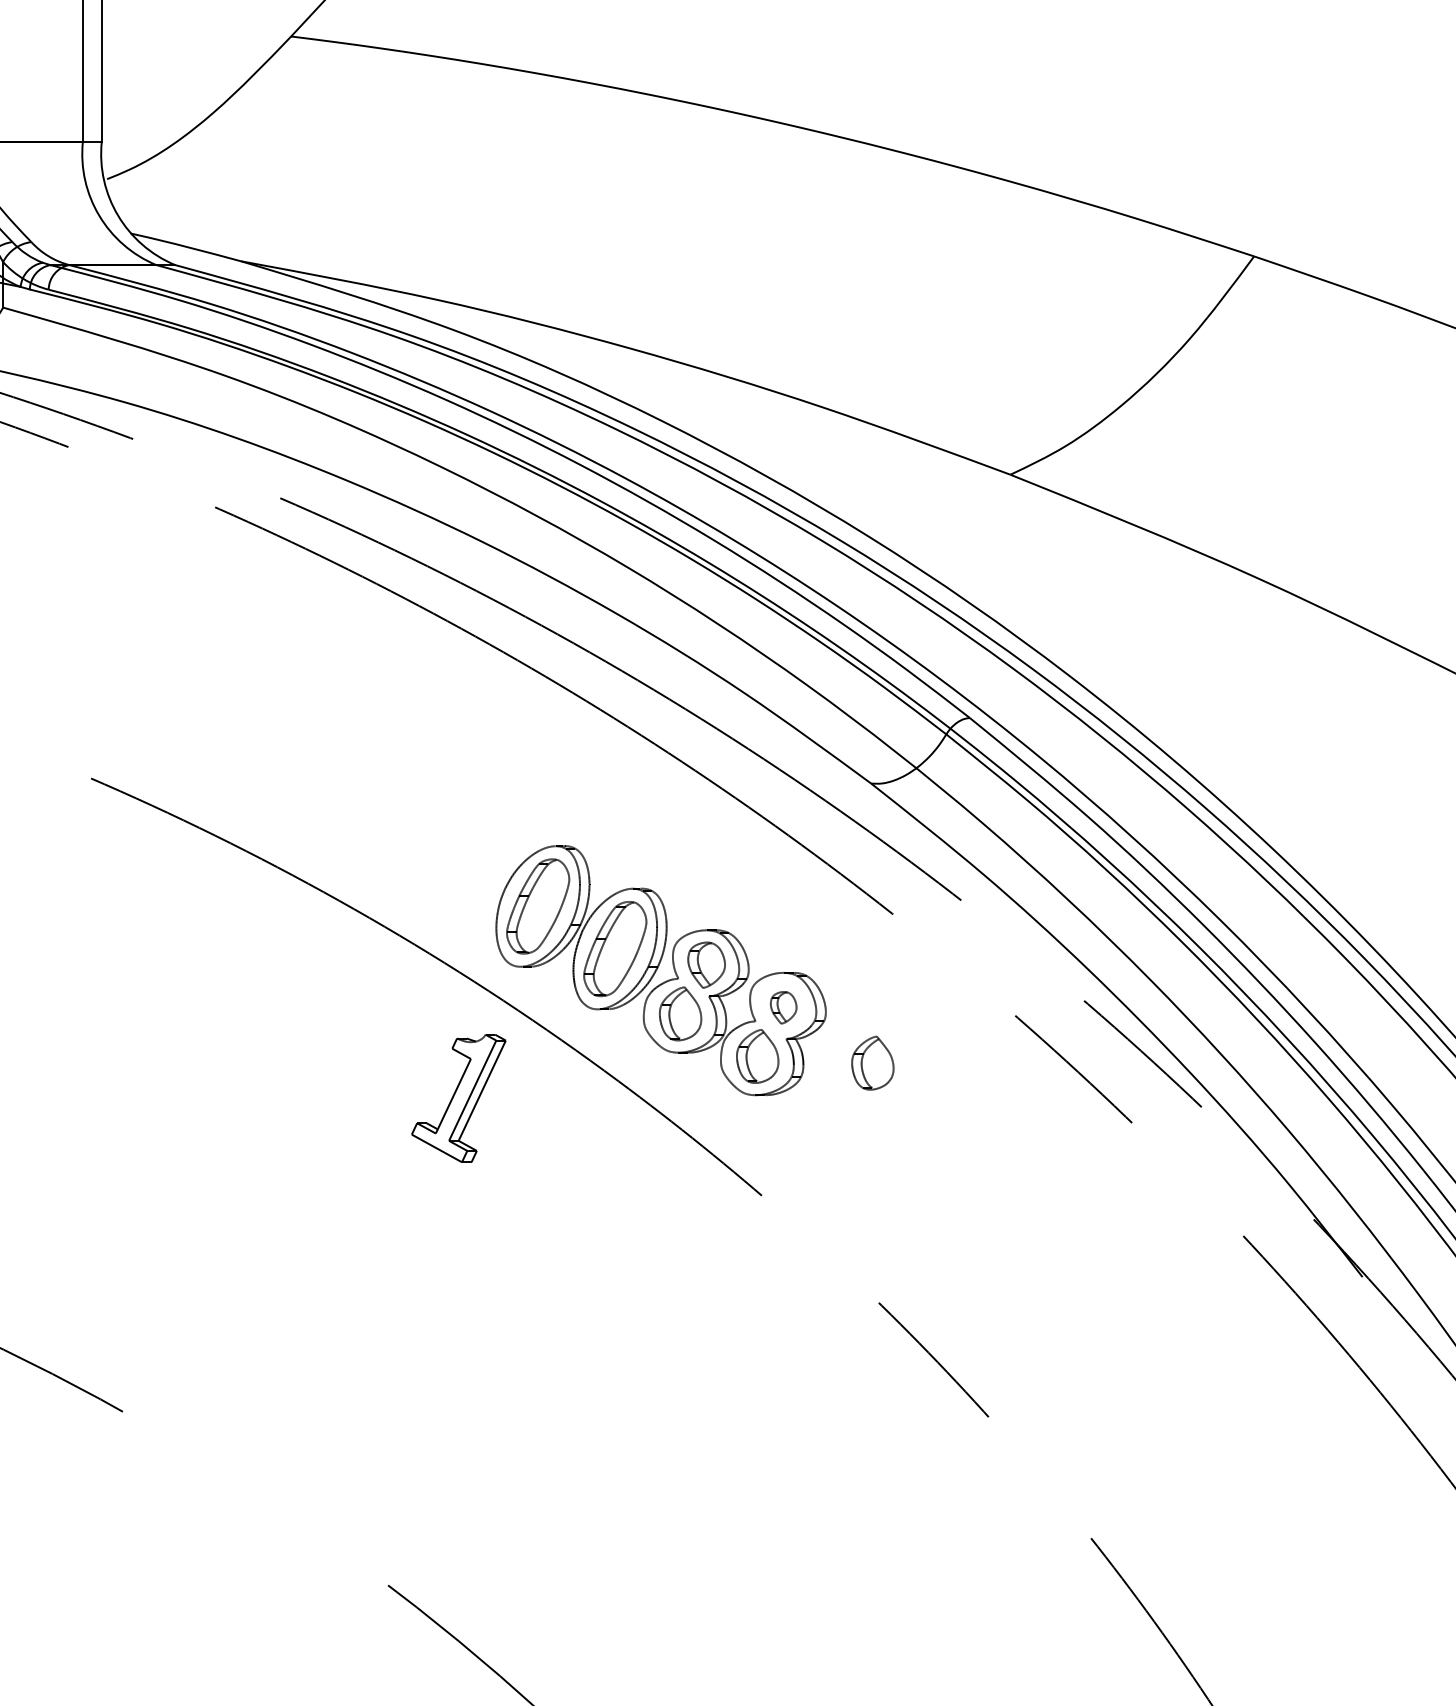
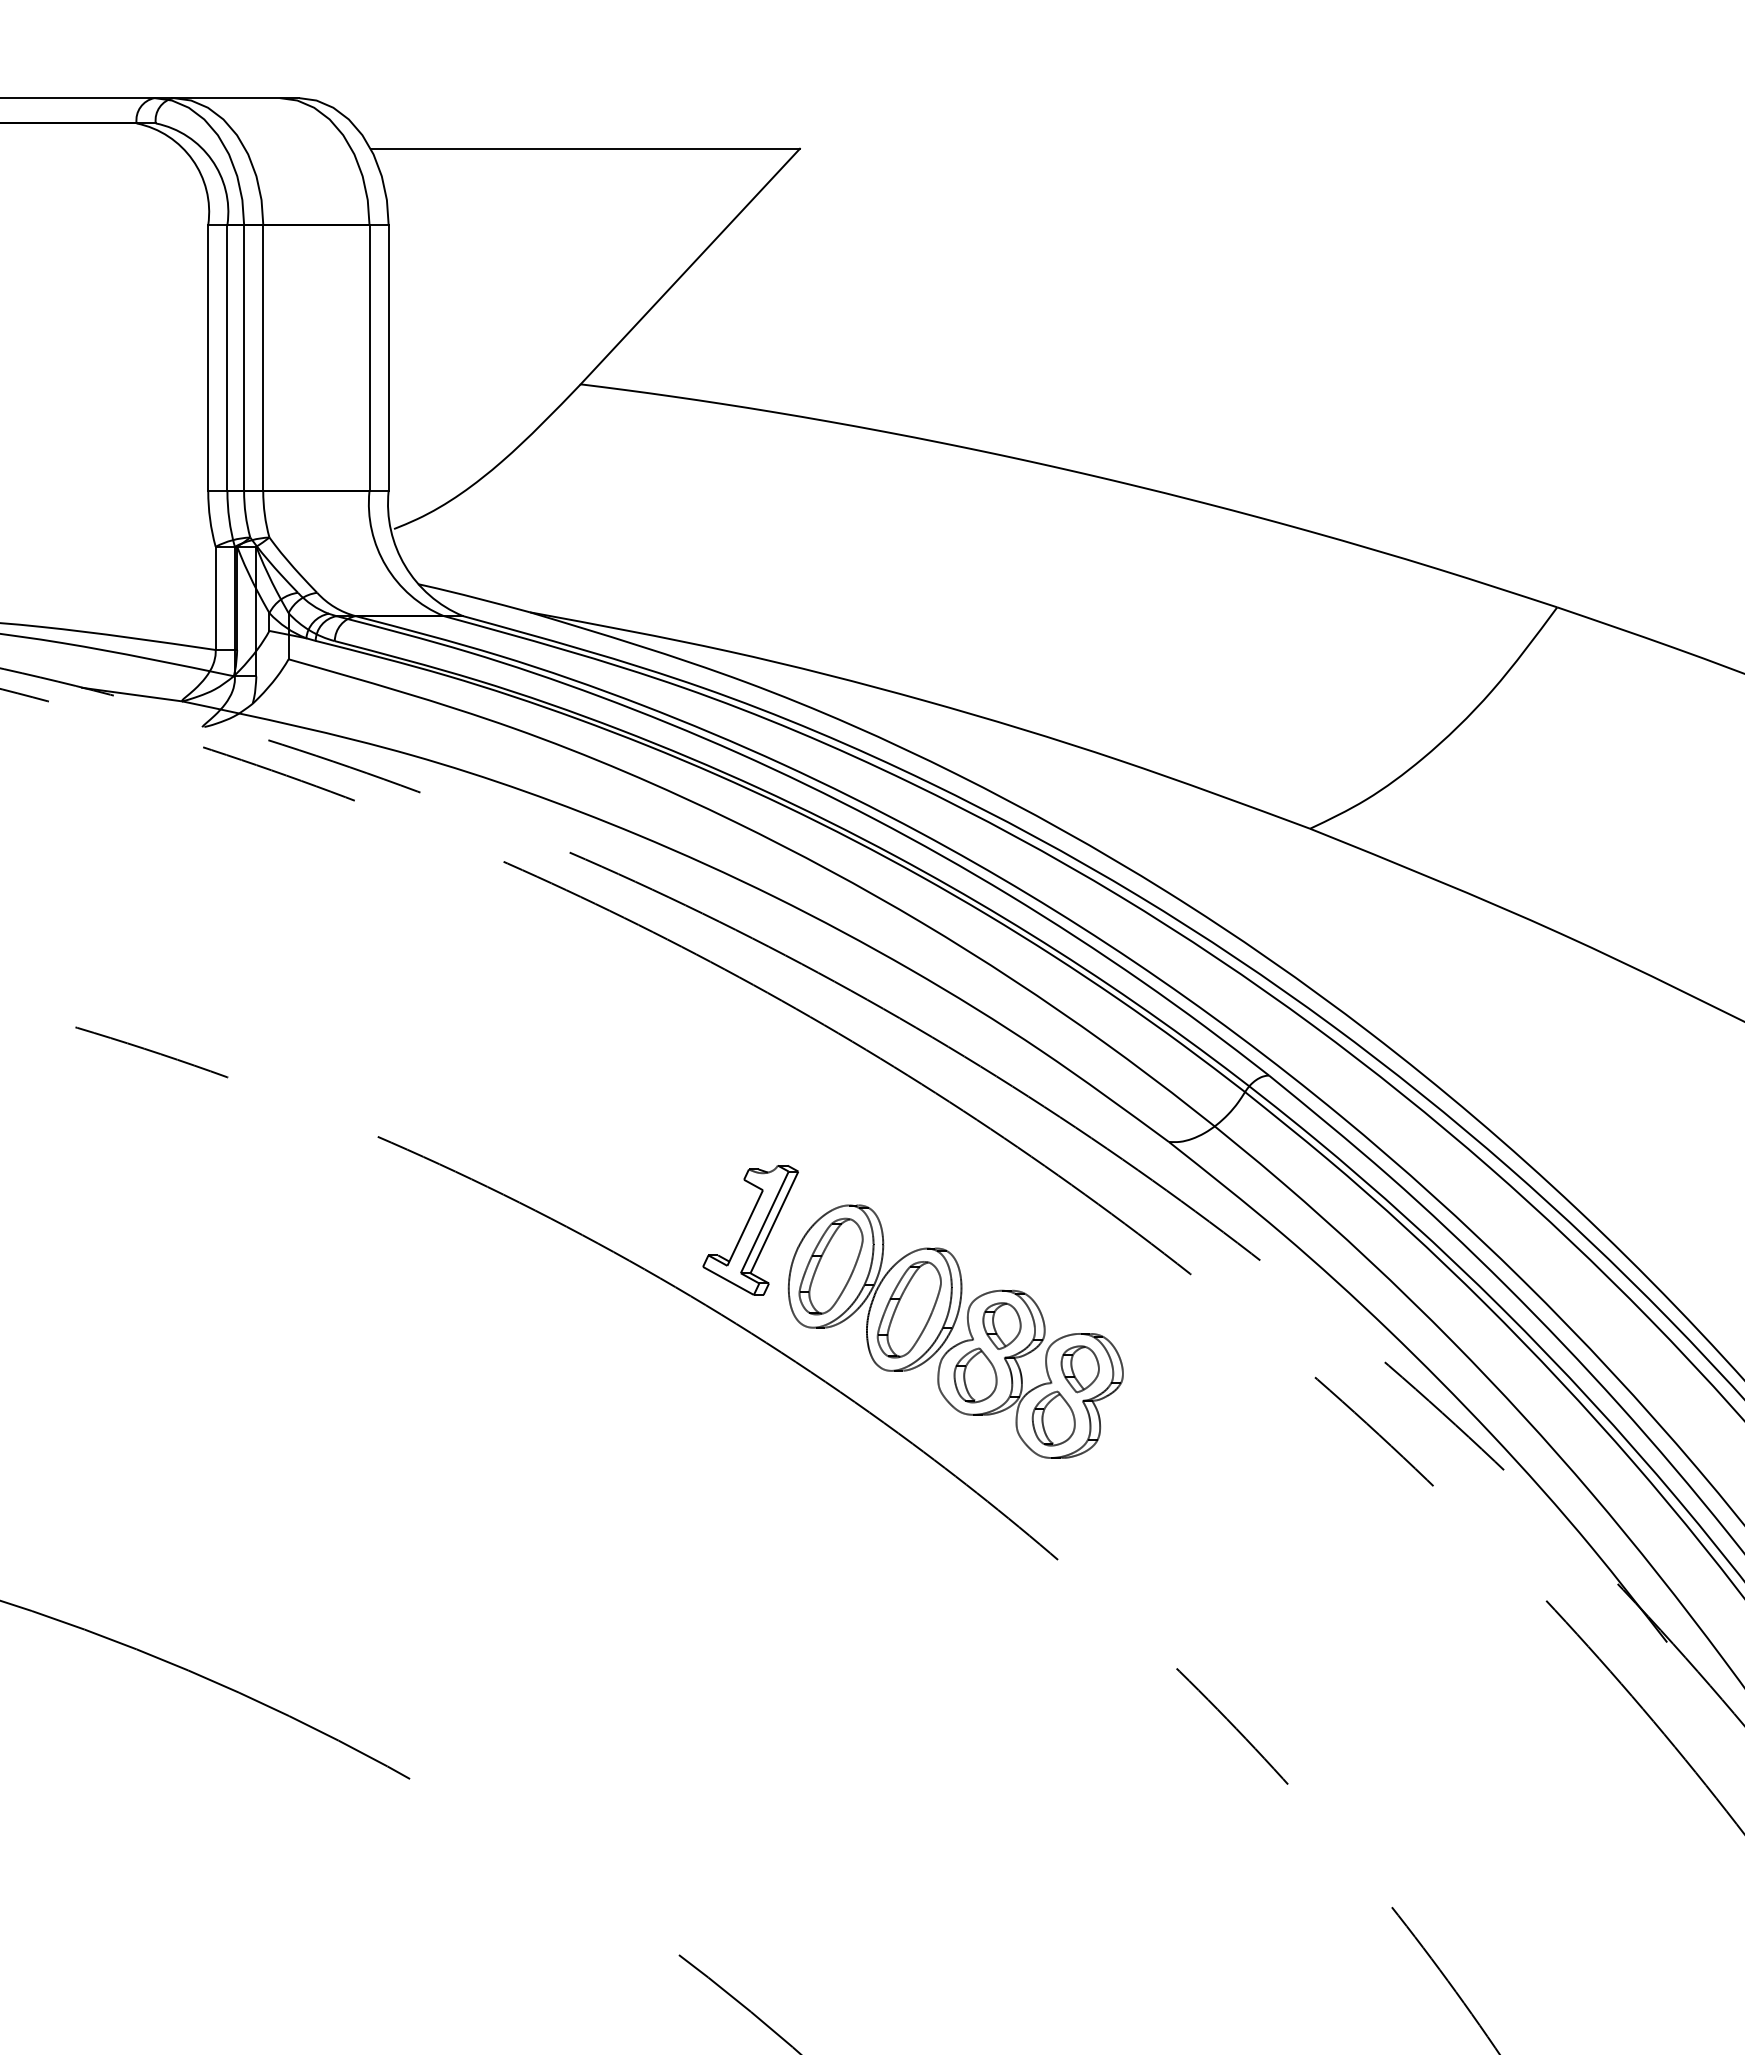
part: (783, 1007) -> (1079, 1369), size x1.43
part: (872, 1063) -> (1170, 1425), removed
part: (458, 1098) -> (750, 1230), moved

